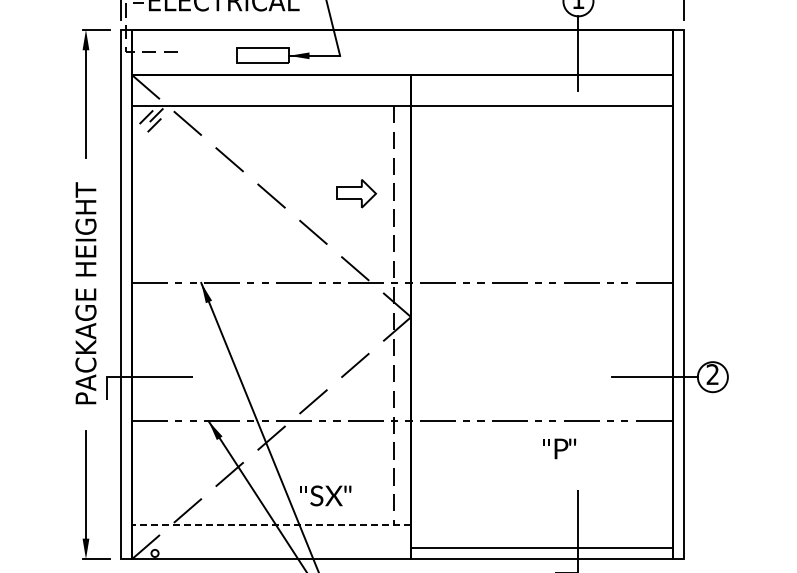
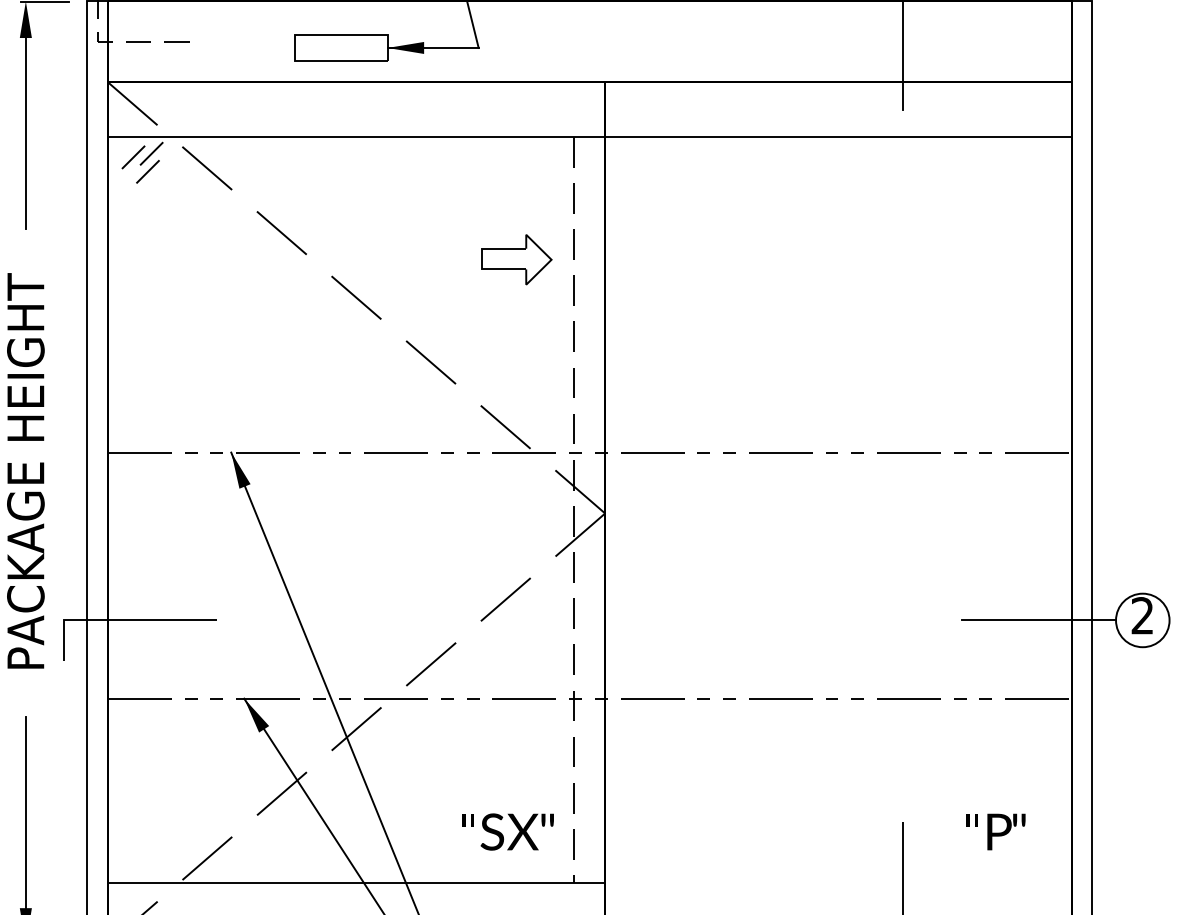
part: (356, 193) -> (516, 259), moved
text: (559, 448) -> (995, 831), moved
text: (325, 495) -> (507, 831), moved
line: (271, 524) -> (356, 882), dashed -> solid

